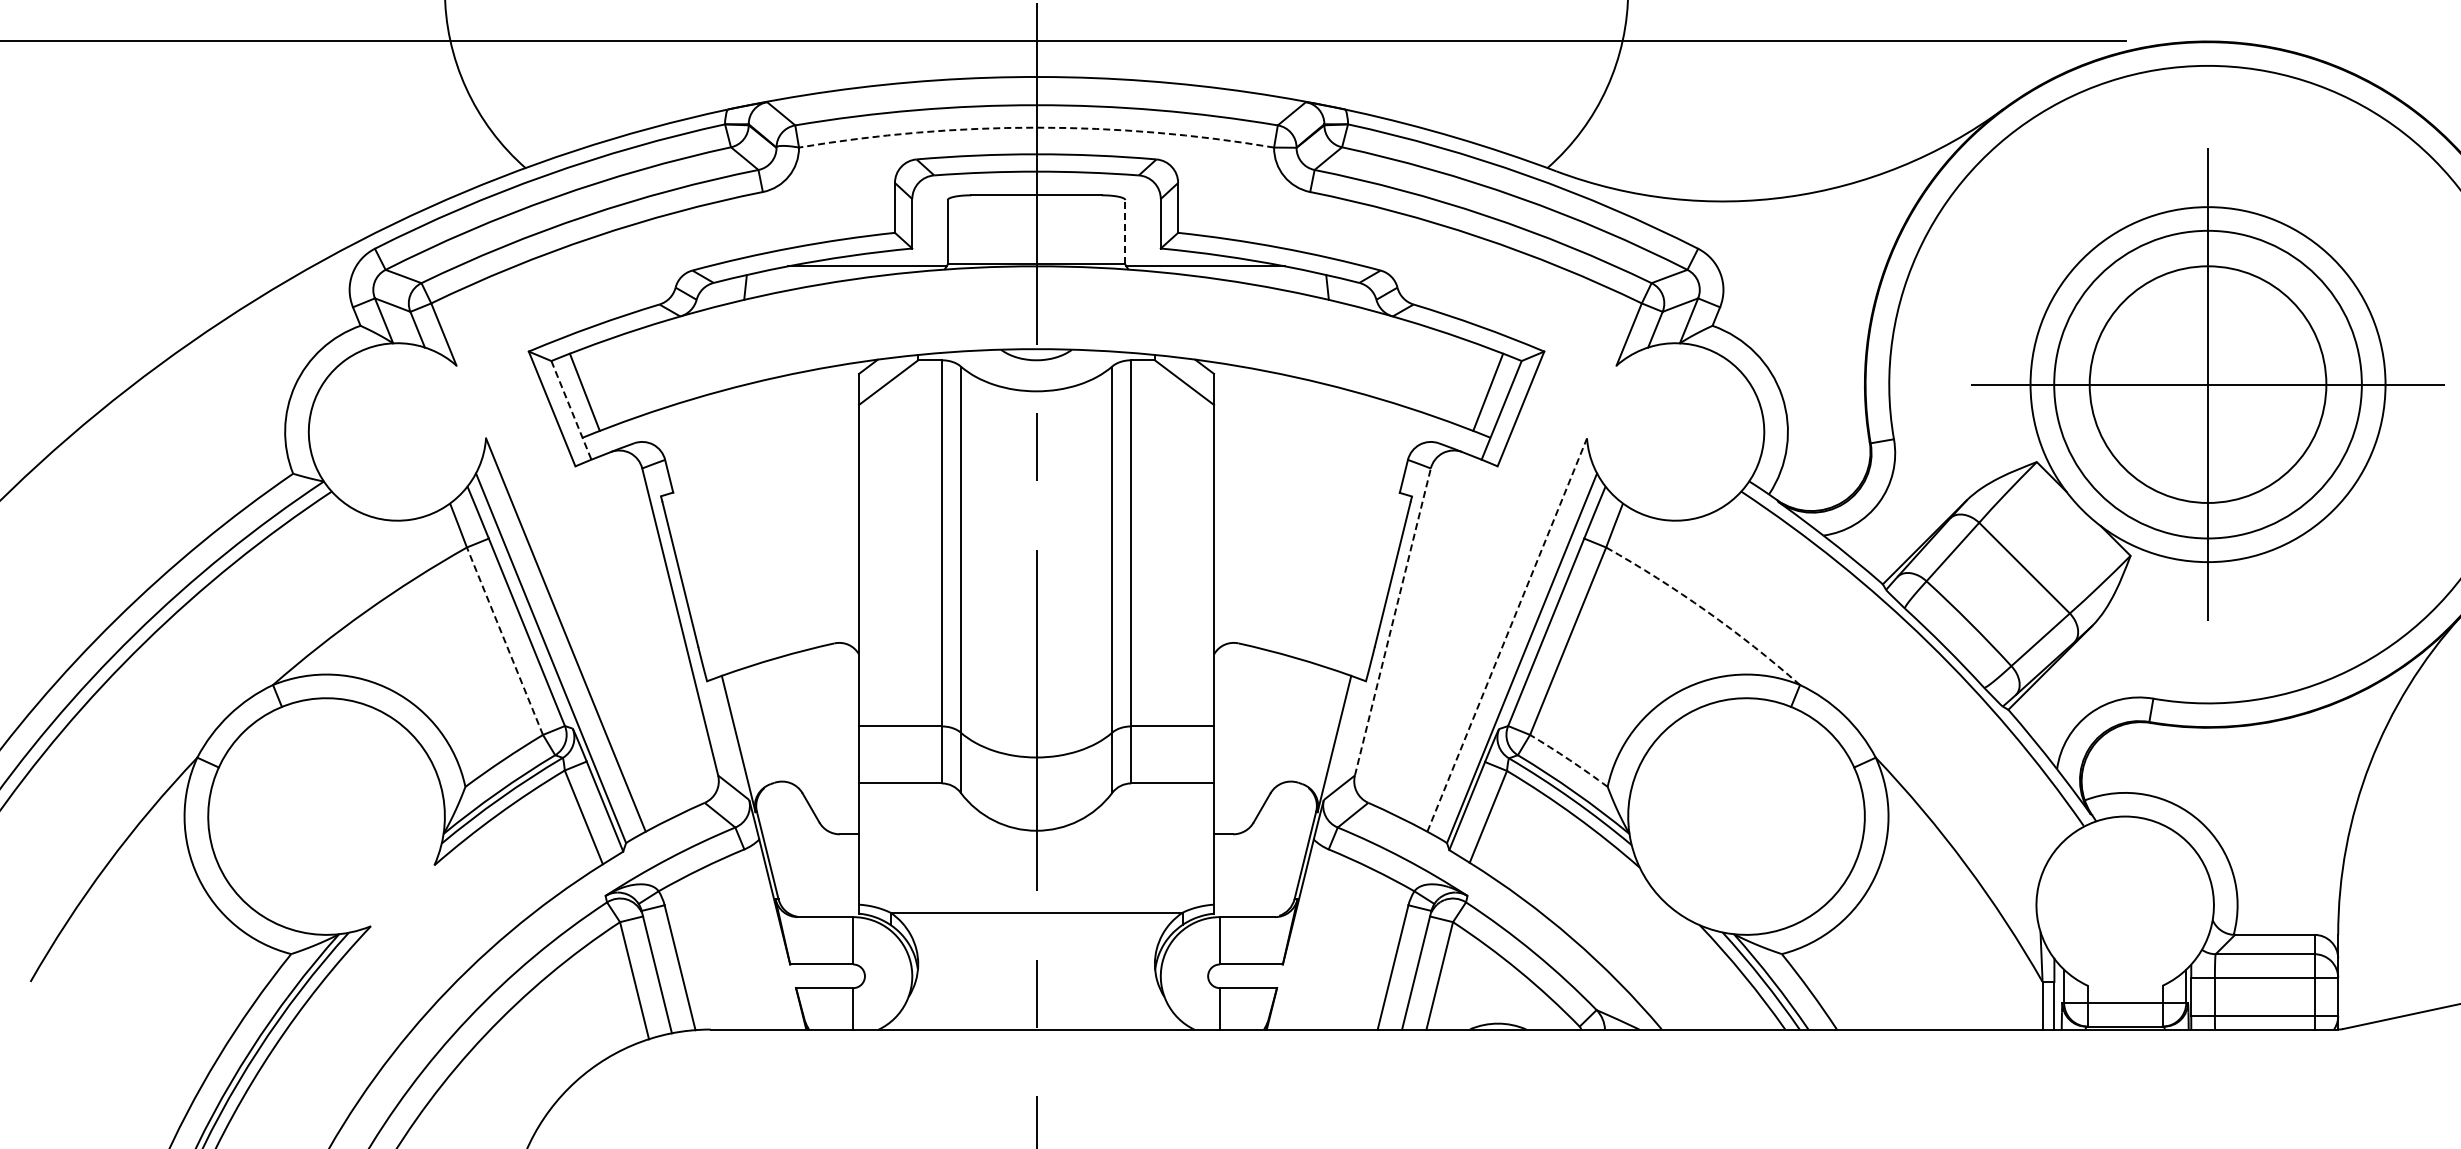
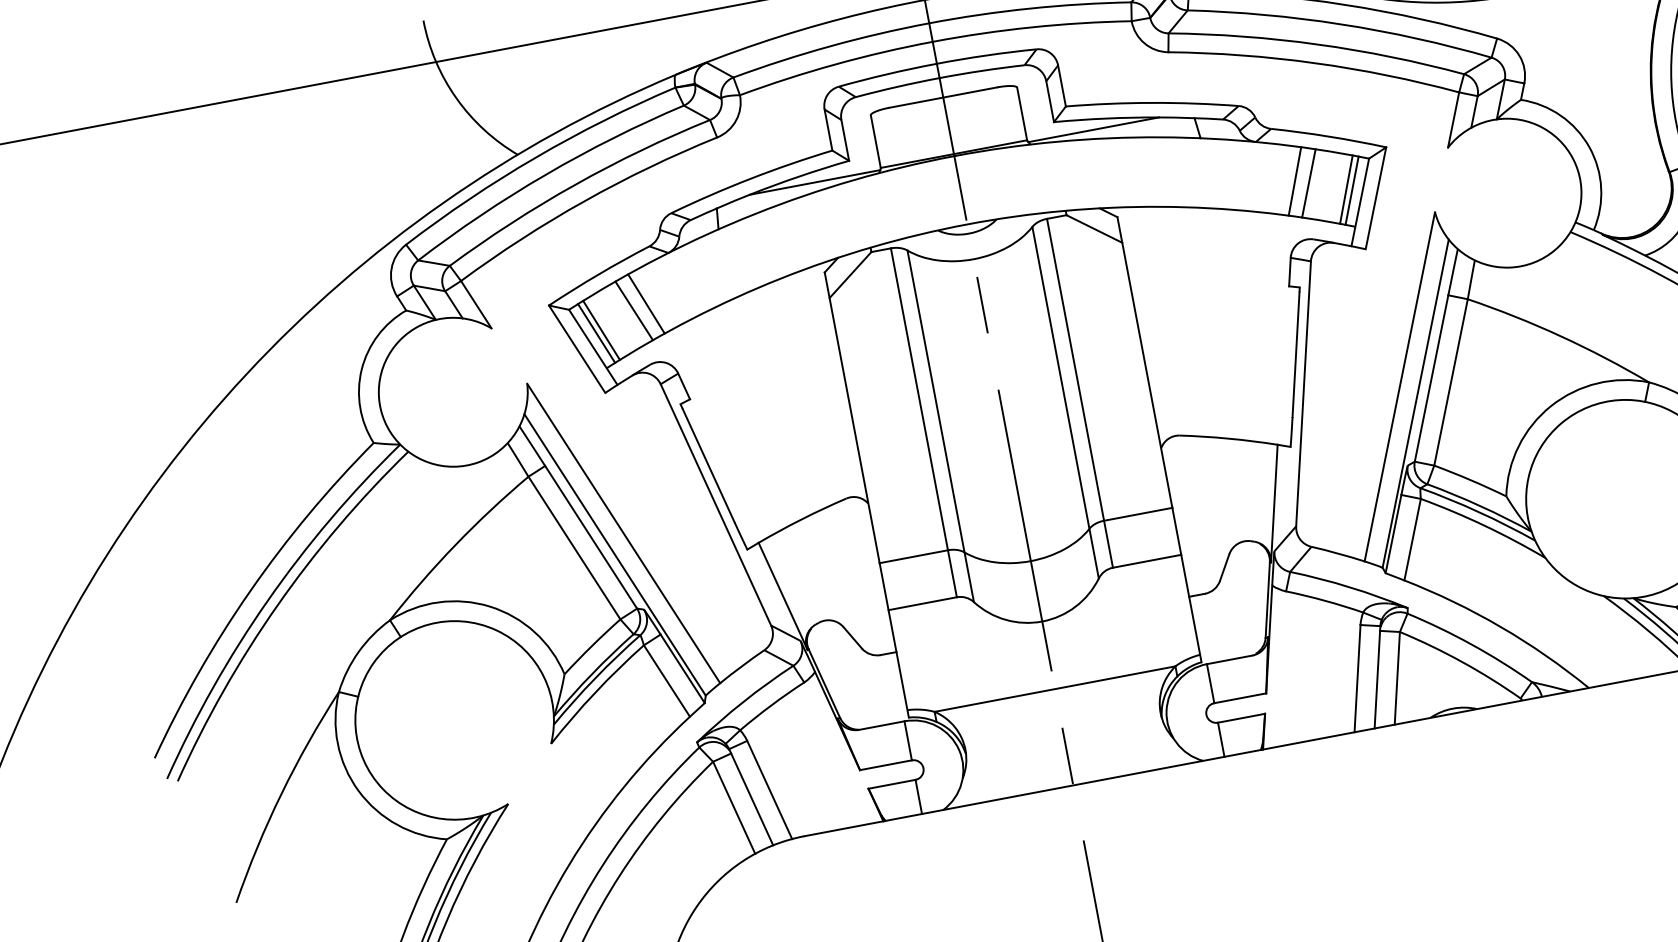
arc: (1036, 127) -> (932, 41), dashed -> solid
line: (1125, 231) -> (1022, 113), dashed -> solid
line: (643, 371) -> (646, 304), added
line: (1429, 371) -> (1294, 181), added
line: (626, 376) -> (633, 310), added
line: (1445, 376) -> (1308, 183), added
line: (578, 394) -> (596, 333), added
line: (1494, 394) -> (1351, 190), added
line: (571, 410) -> (593, 347), dashed -> solid
arc: (1706, 611) -> (1560, 336), dashed -> solid
line: (1393, 621) -> (1303, 393), dashed -> solid
line: (1507, 634) -> (1399, 386), dashed -> solid
line: (504, 640) -> (573, 547), dashed -> solid
arc: (1569, 759) -> (1470, 479), dashed -> solid

